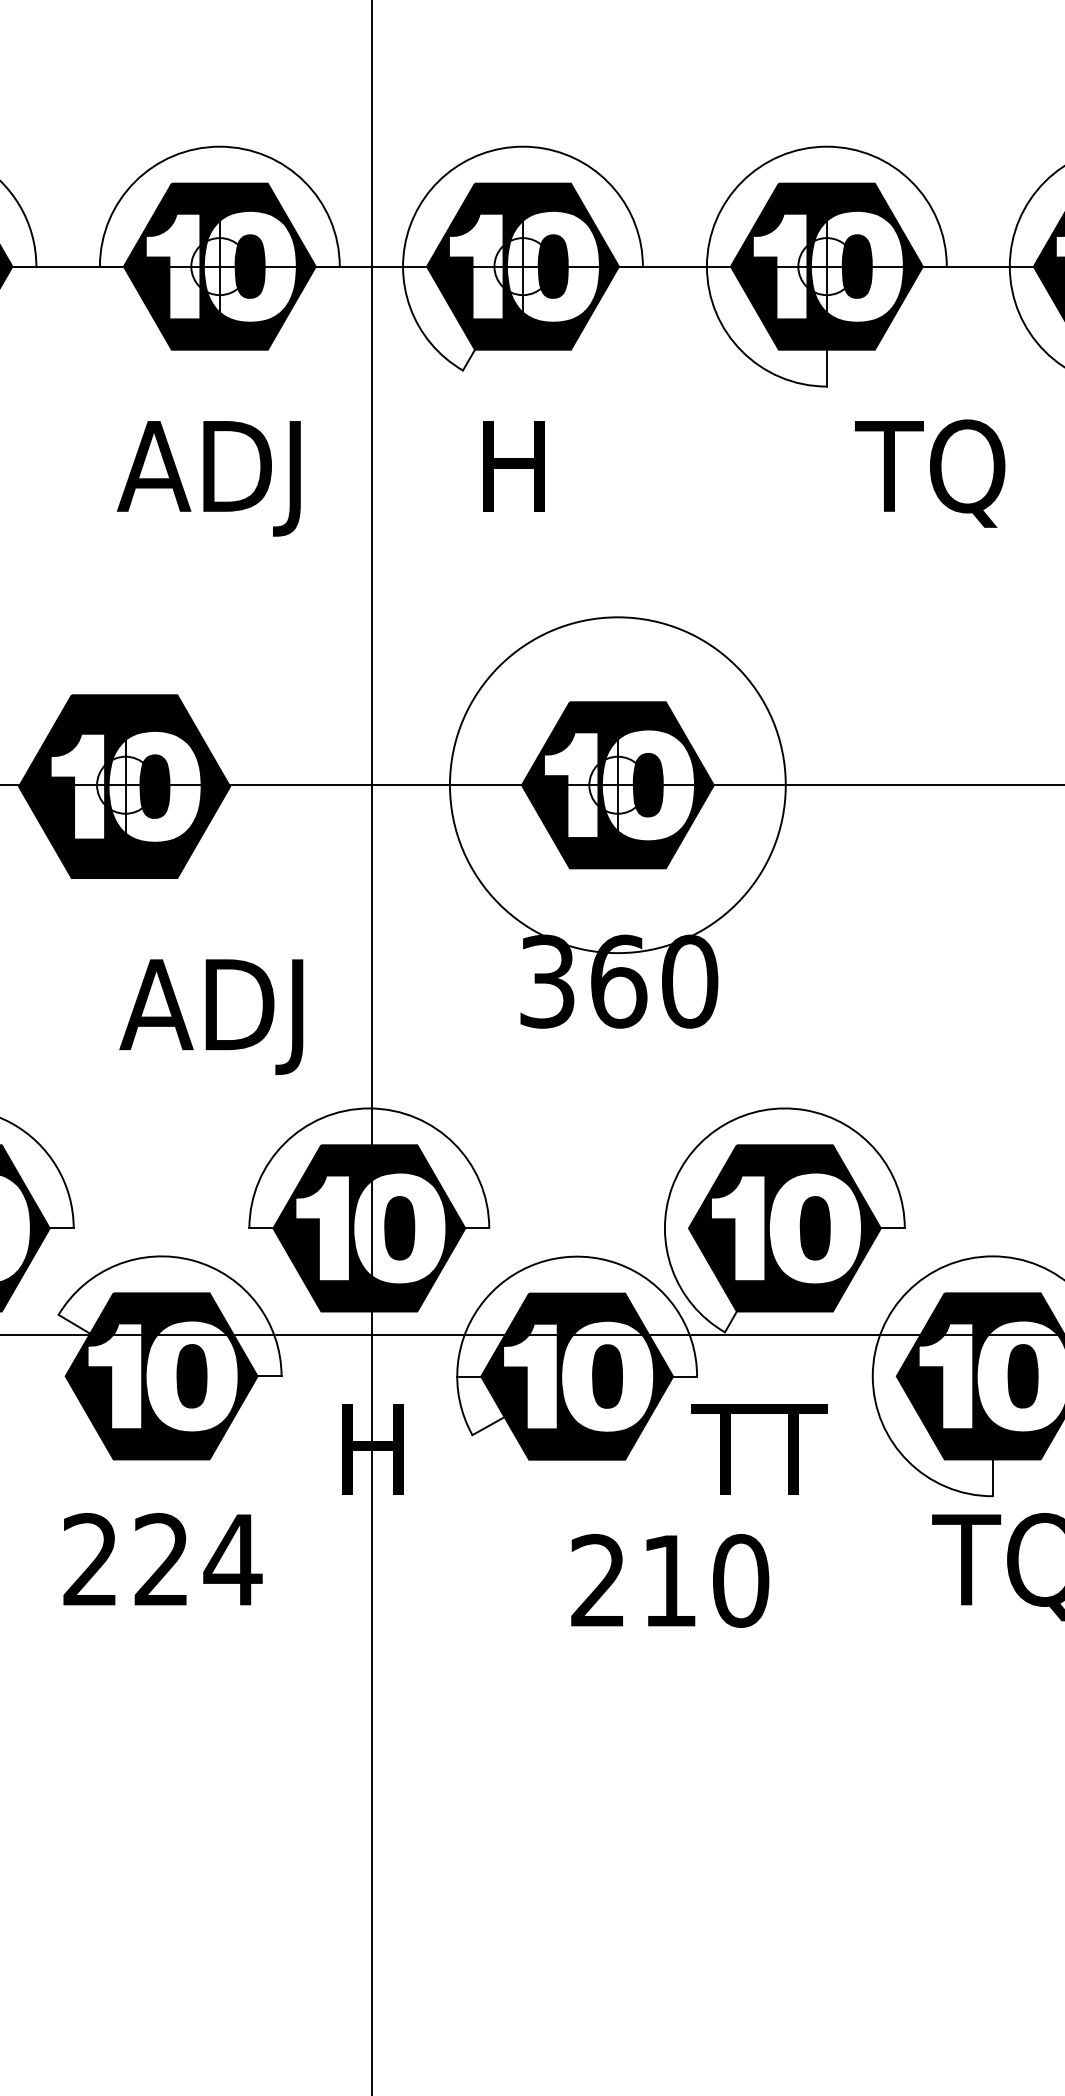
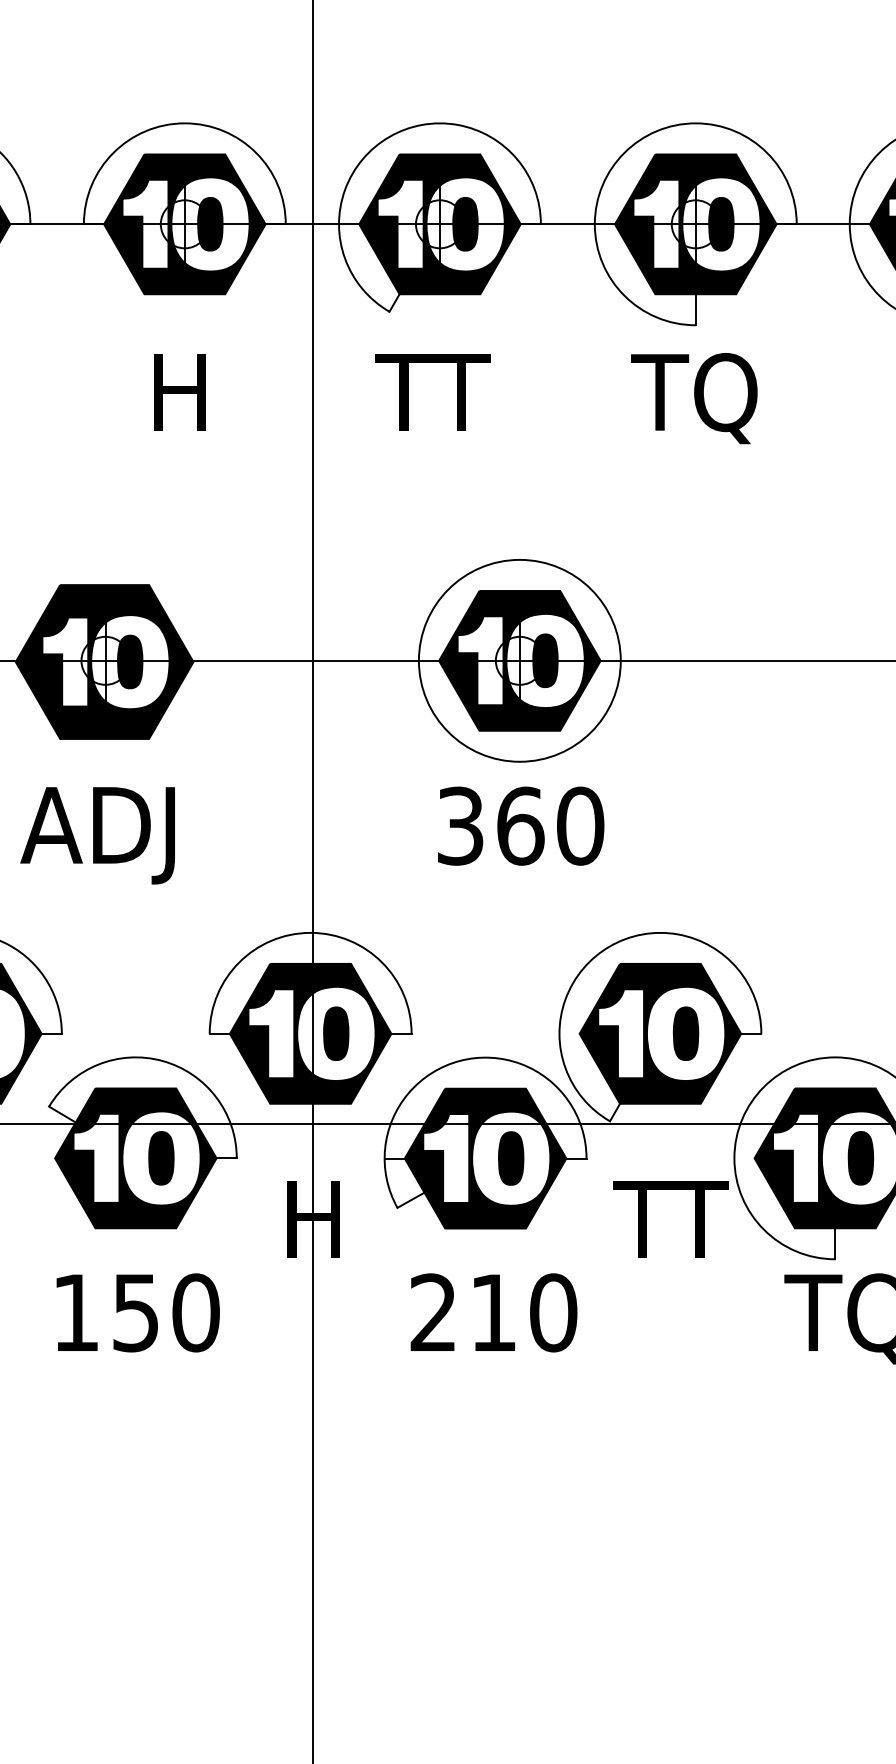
text: (514, 466) -> (432, 392), H -> TT
text: (930, 473) -> (694, 398), moved
text: (208, 478) -> (175, 402), ADJ -> H
circle: (617, 785) -> (519, 661), size x0.71
text: (211, 1016) -> (97, 835), moved
text: (759, 1449) -> (671, 1219), moved
text: (162, 1559) -> (136, 1312), 224 -> 150
text: (670, 1580) -> (494, 1312), moved

